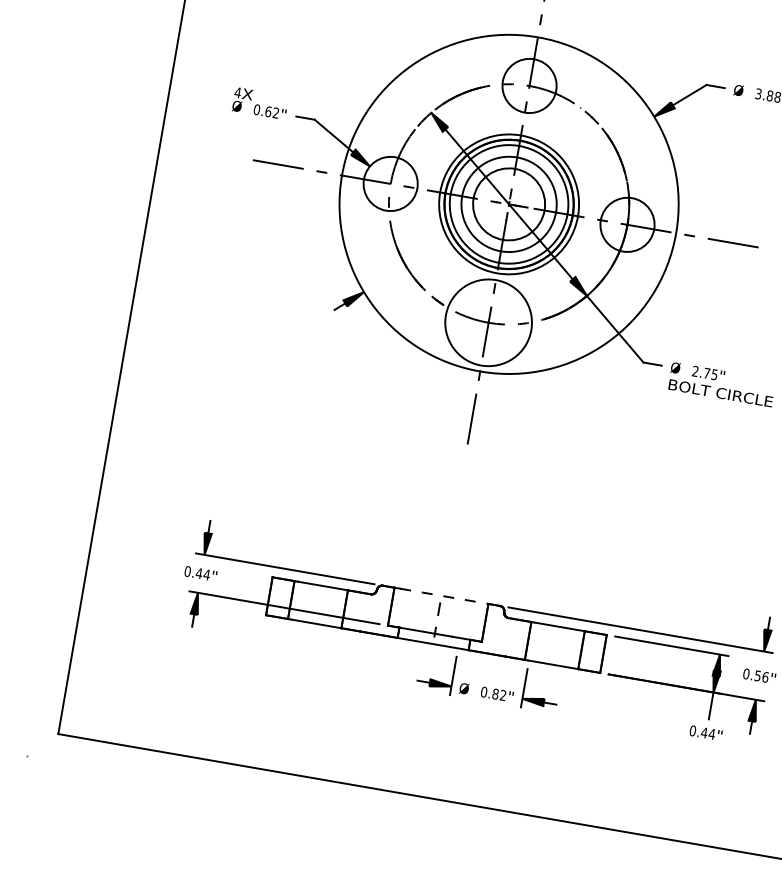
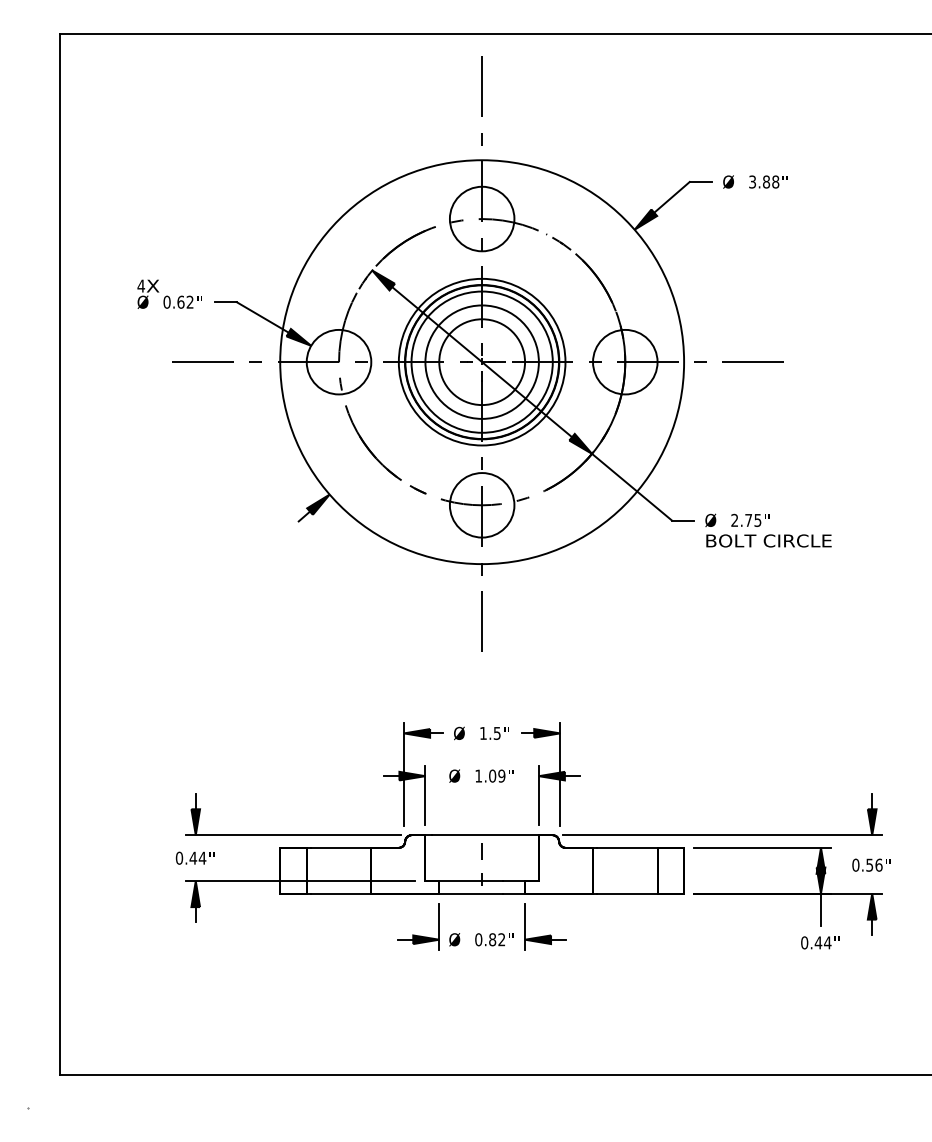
circle: (488, 322) -> (481, 505), size x0.62
part: (449, 545) -> (481, 774), added
line: (445, 596) -> (486, 835), dashed -> solid
part: (486, 687) -> (480, 933), moved

